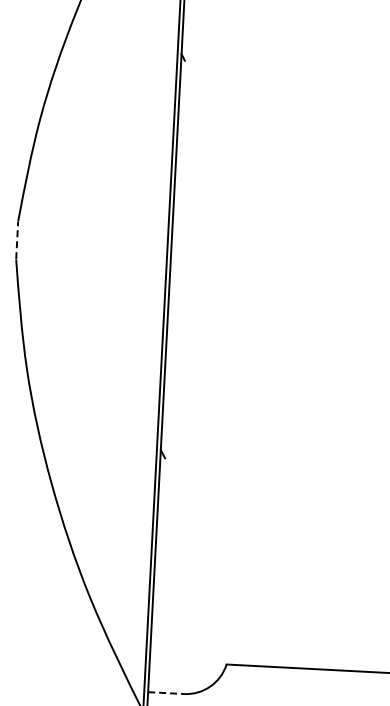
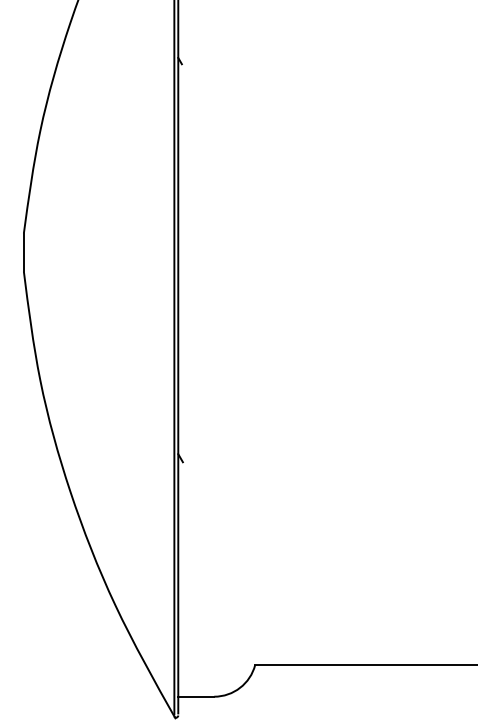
line: (16, 240) -> (23, 252), dashed -> solid
line: (166, 692) -> (196, 696), dashed -> solid

